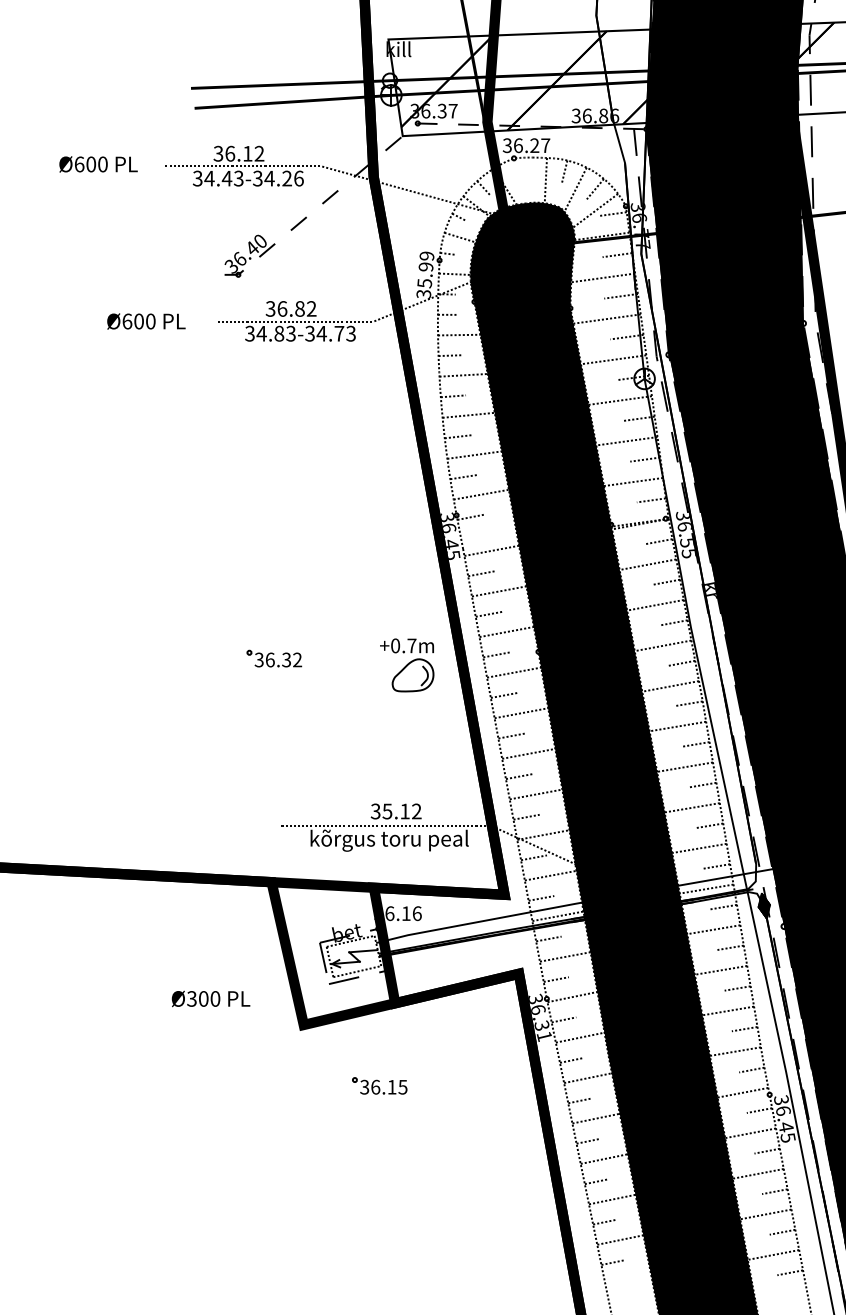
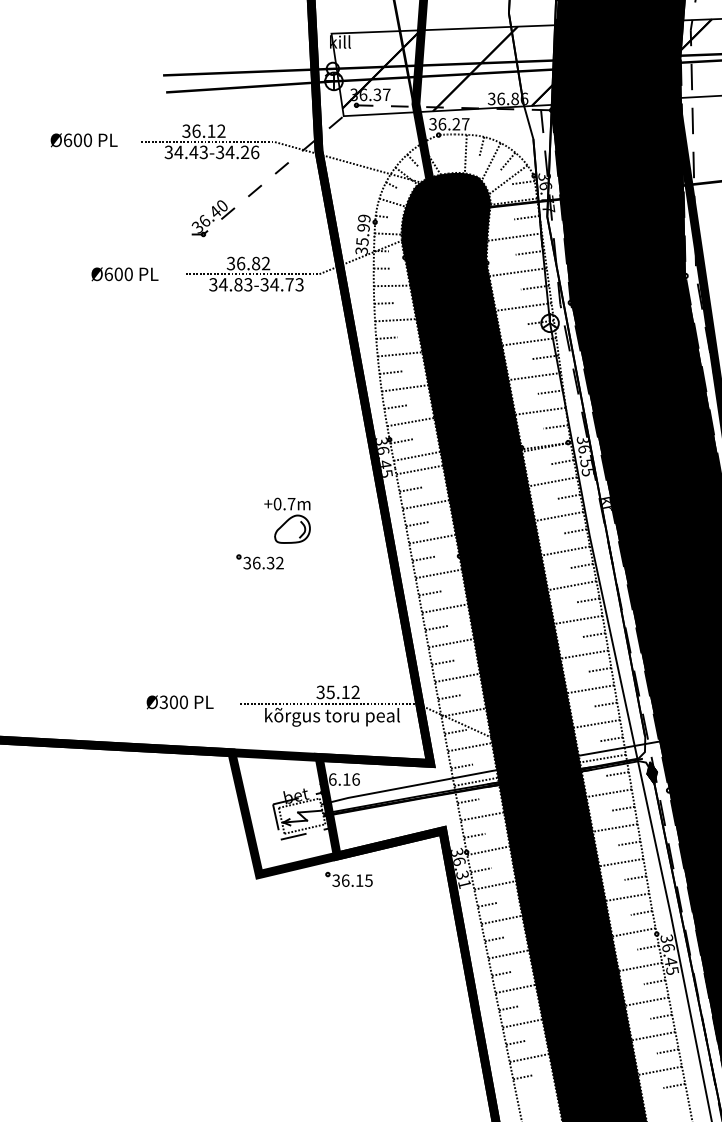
line: (488, 533) -> (416, 455), added
part: (273, 658) -> (259, 561), moved
part: (407, 665) -> (287, 520), moved
text: (210, 999) -> (179, 702), moved
part: (379, 1084) -> (348, 878), moved

